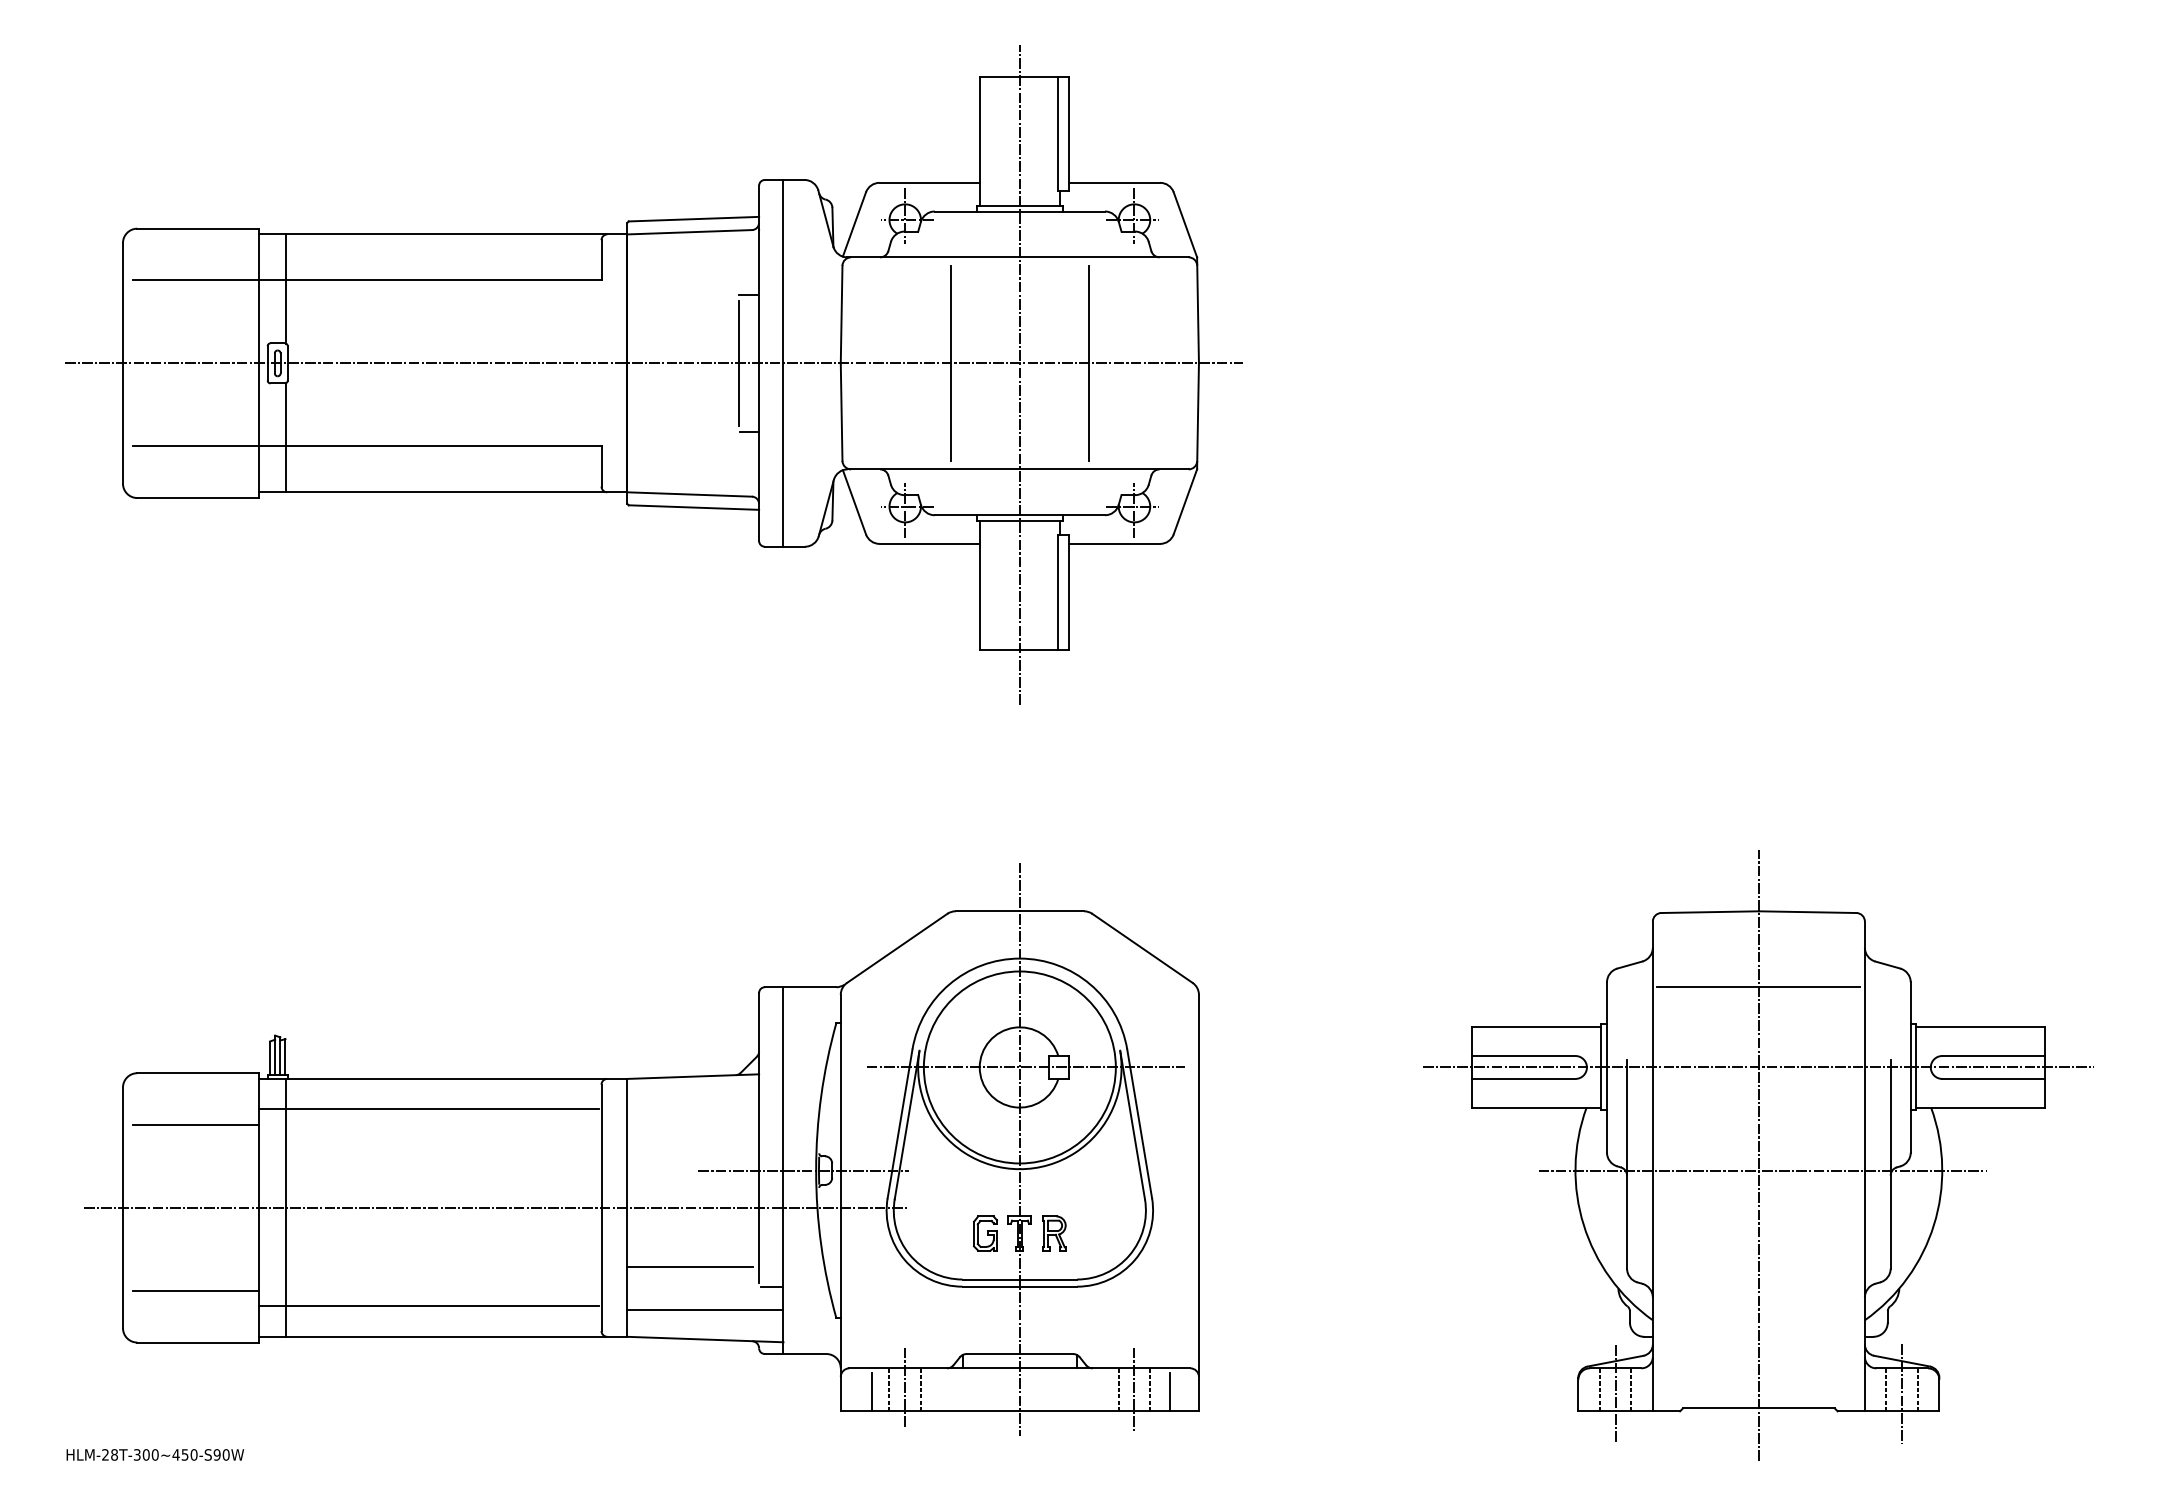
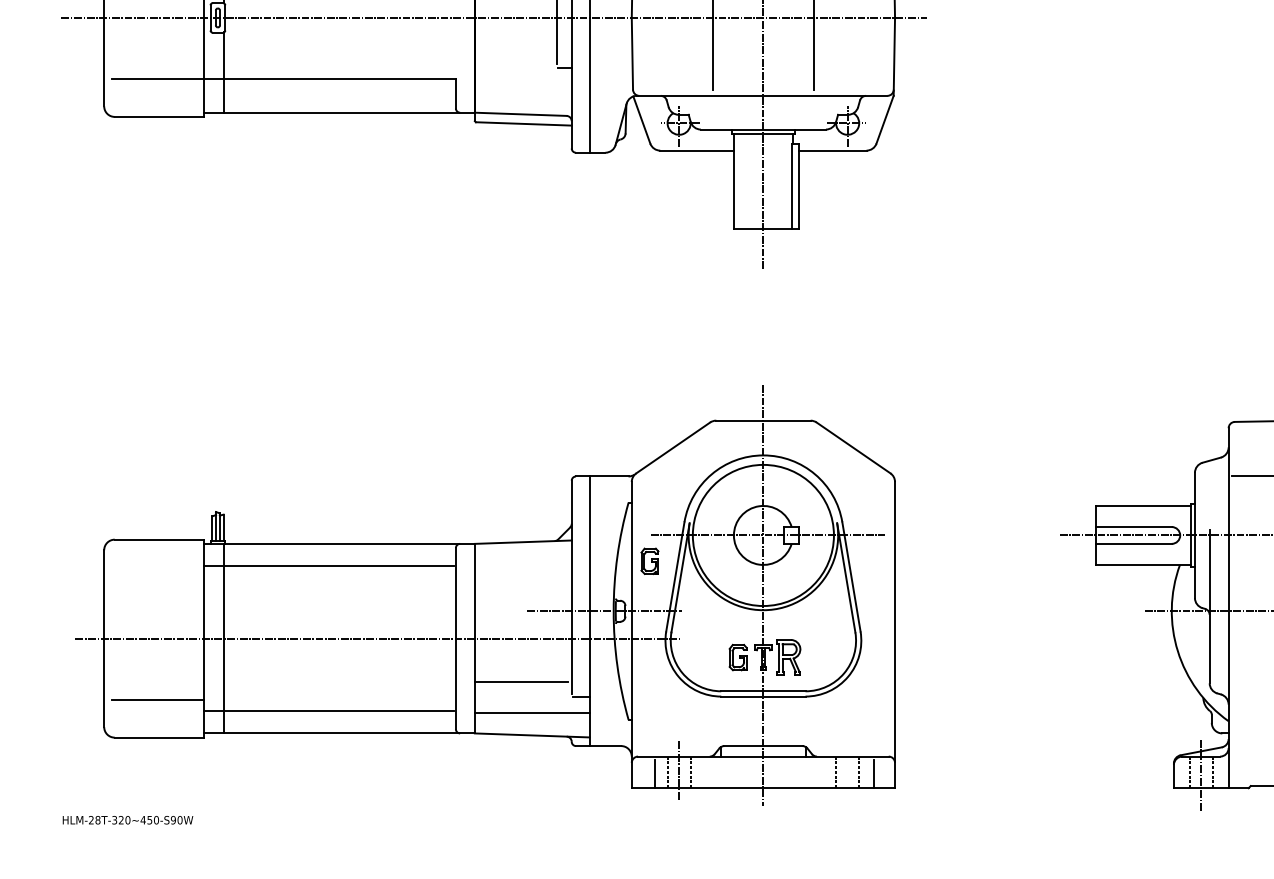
part: (865, 1102) -> (649, 561), added
line: (196, 1124) -> (158, 577), removed
part: (1054, 1233) -> (788, 657), size x1.4
line: (1134, 1388) -> (847, 771), removed
text: (145, 1454) -> (120, 819), HLM-28T-300~450-S90W -> HLM-28T-320~450-S90W

